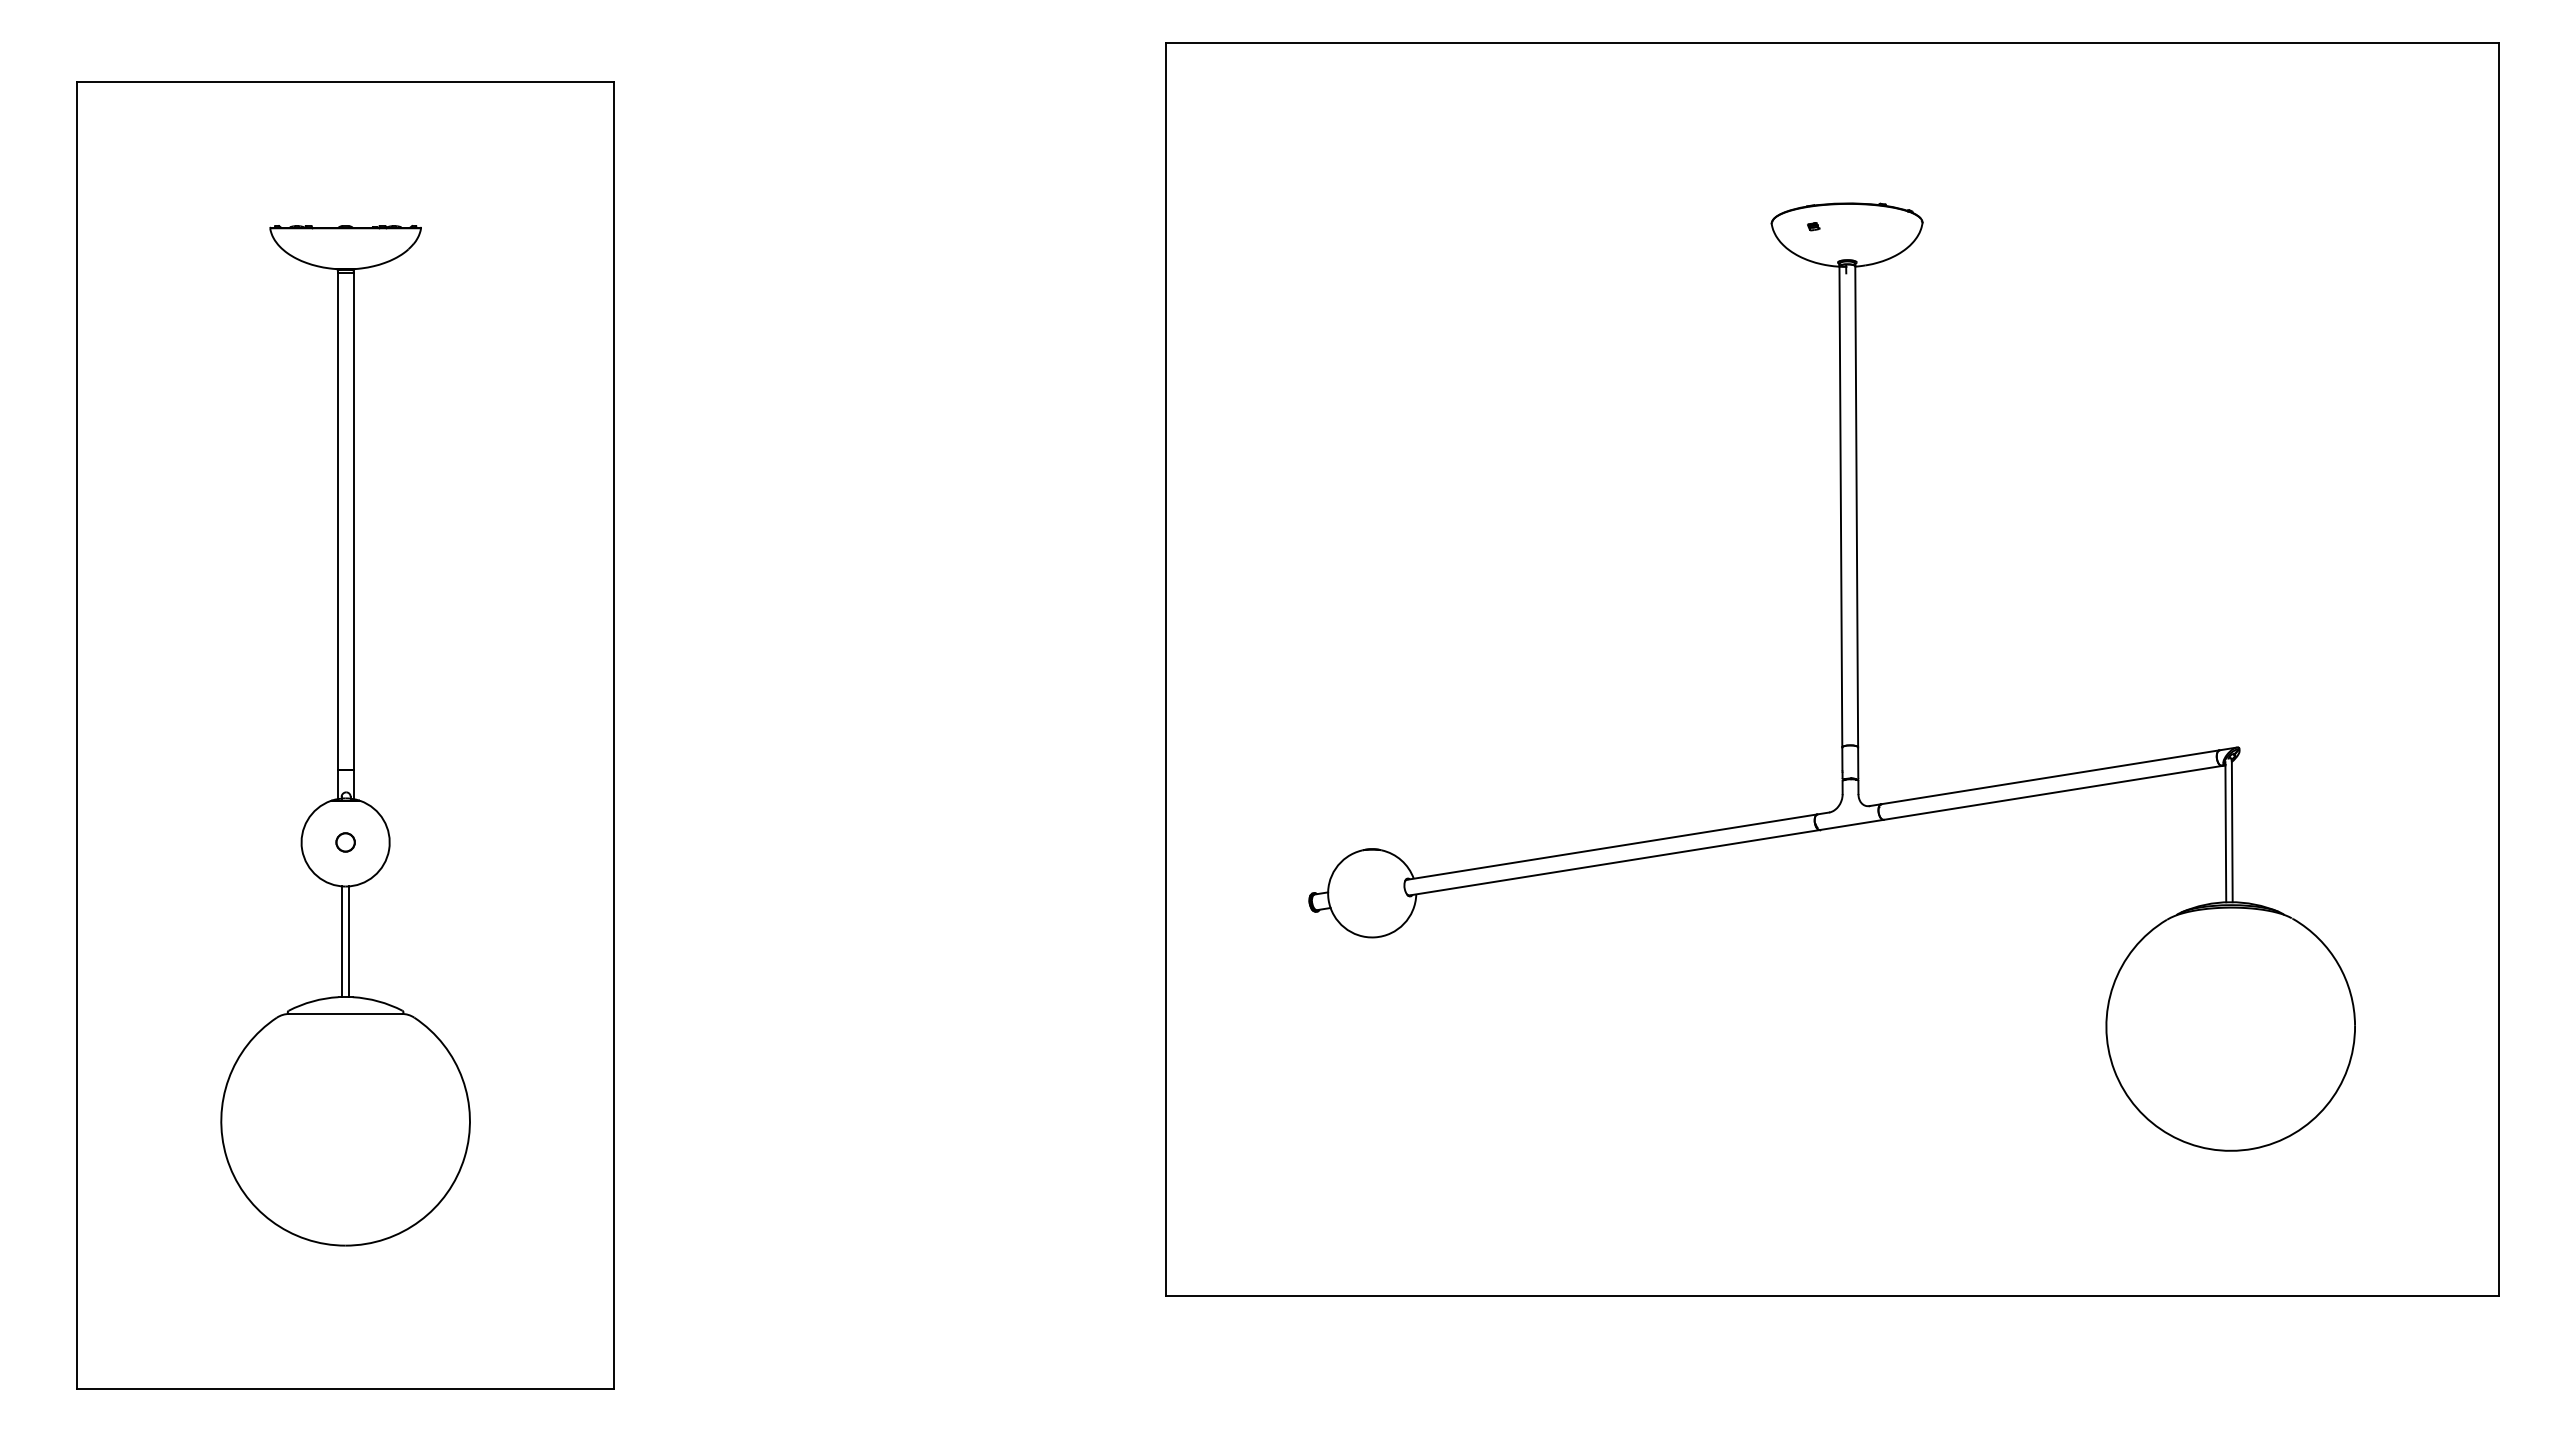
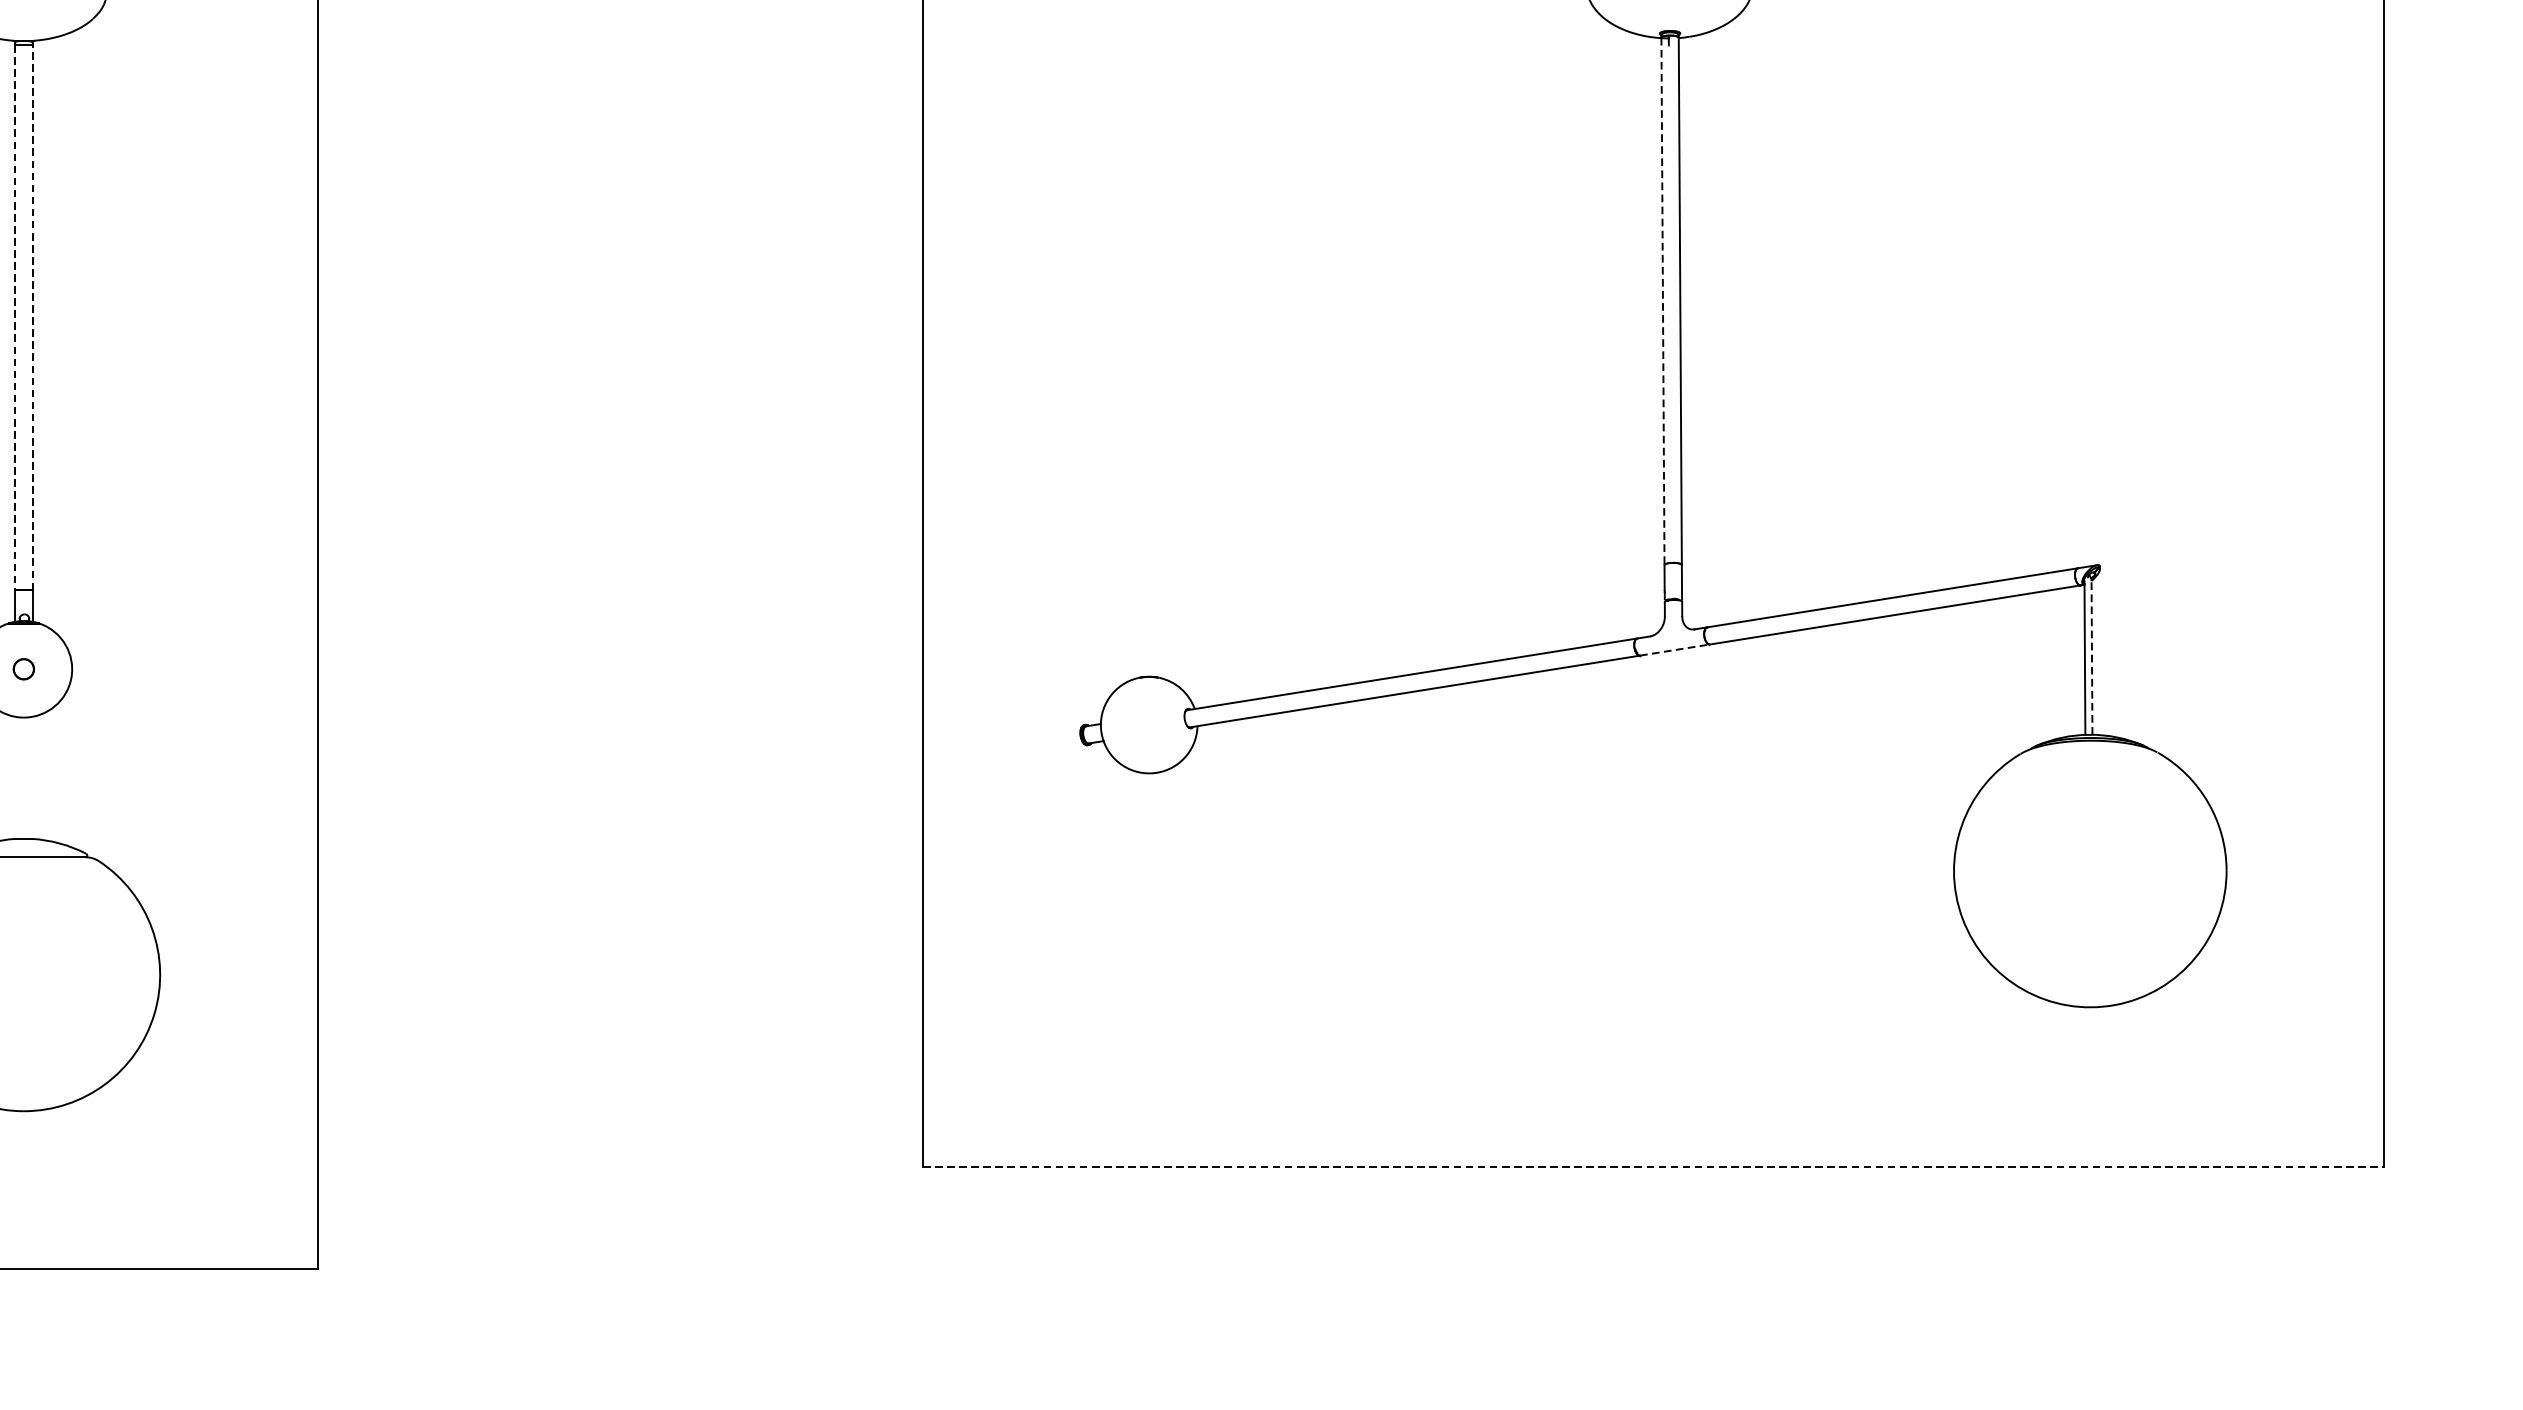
line: (1840, 506) -> (1662, 300), solid -> dashed
line: (337, 521) -> (14, 317), solid -> dashed
line: (353, 521) -> (32, 317), solid -> dashed
line: (1852, 824) -> (1675, 649), solid -> dashed
line: (2232, 831) -> (2092, 657), solid -> dashed
line: (342, 941) -> (20, 777), removed
line: (348, 941) -> (27, 777), removed
line: (1832, 1296) -> (1653, 1166), solid -> dashed

